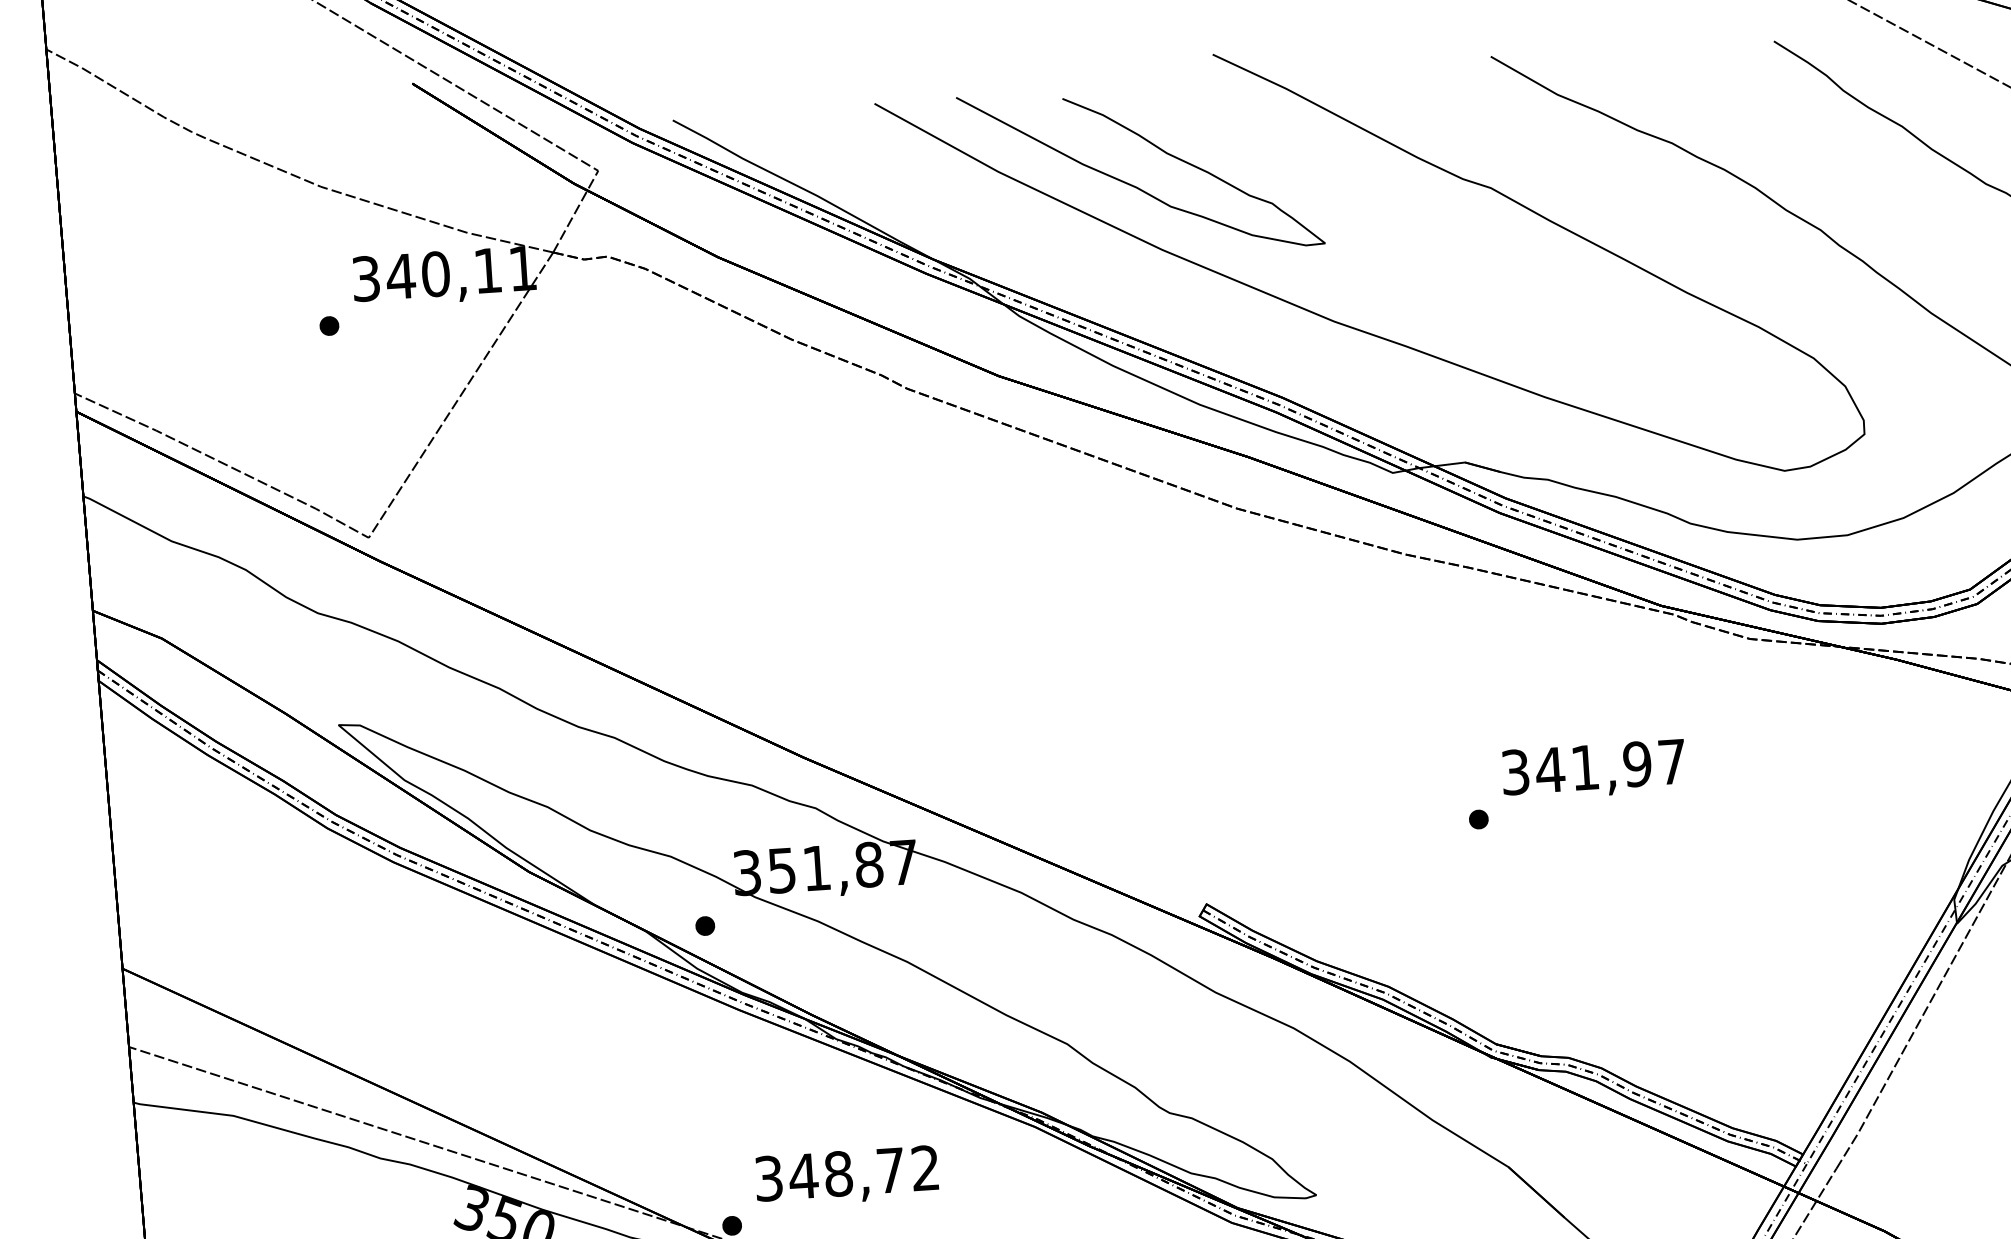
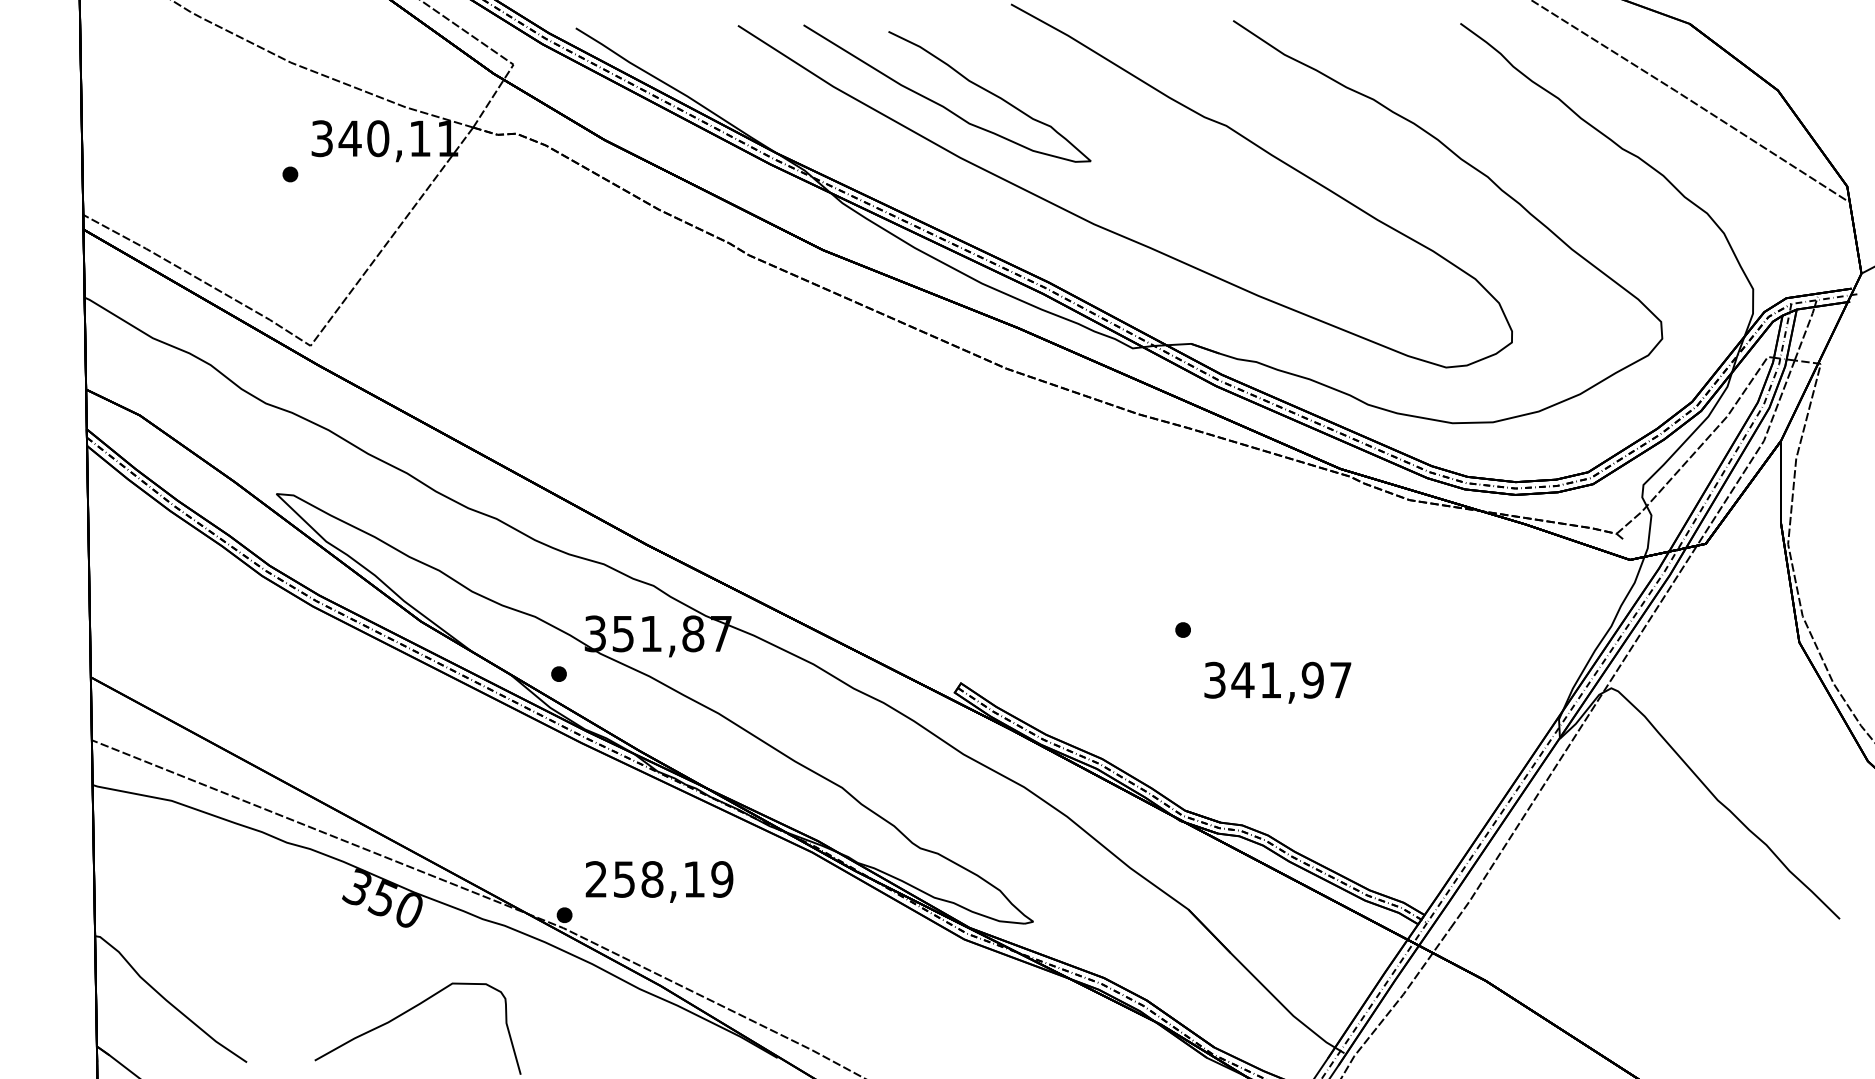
text: (1593, 769) -> (1277, 682), moved
text: (847, 1173) -> (659, 879), 348,72 -> 258,19

